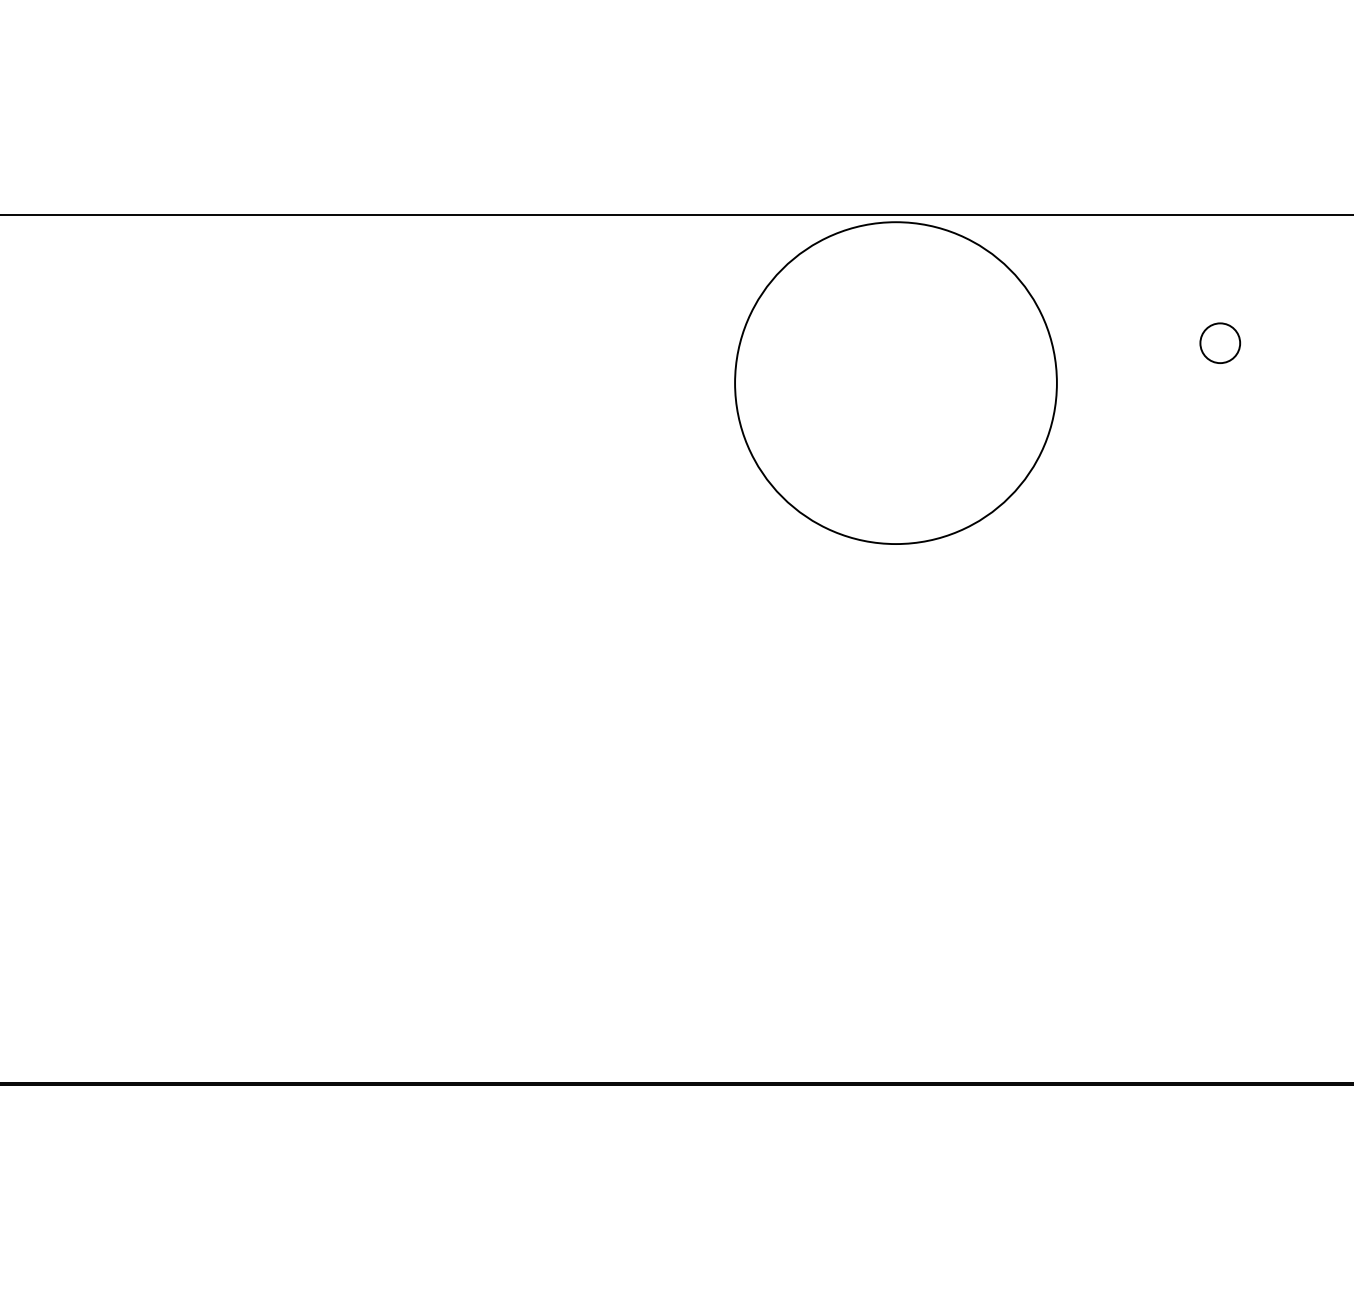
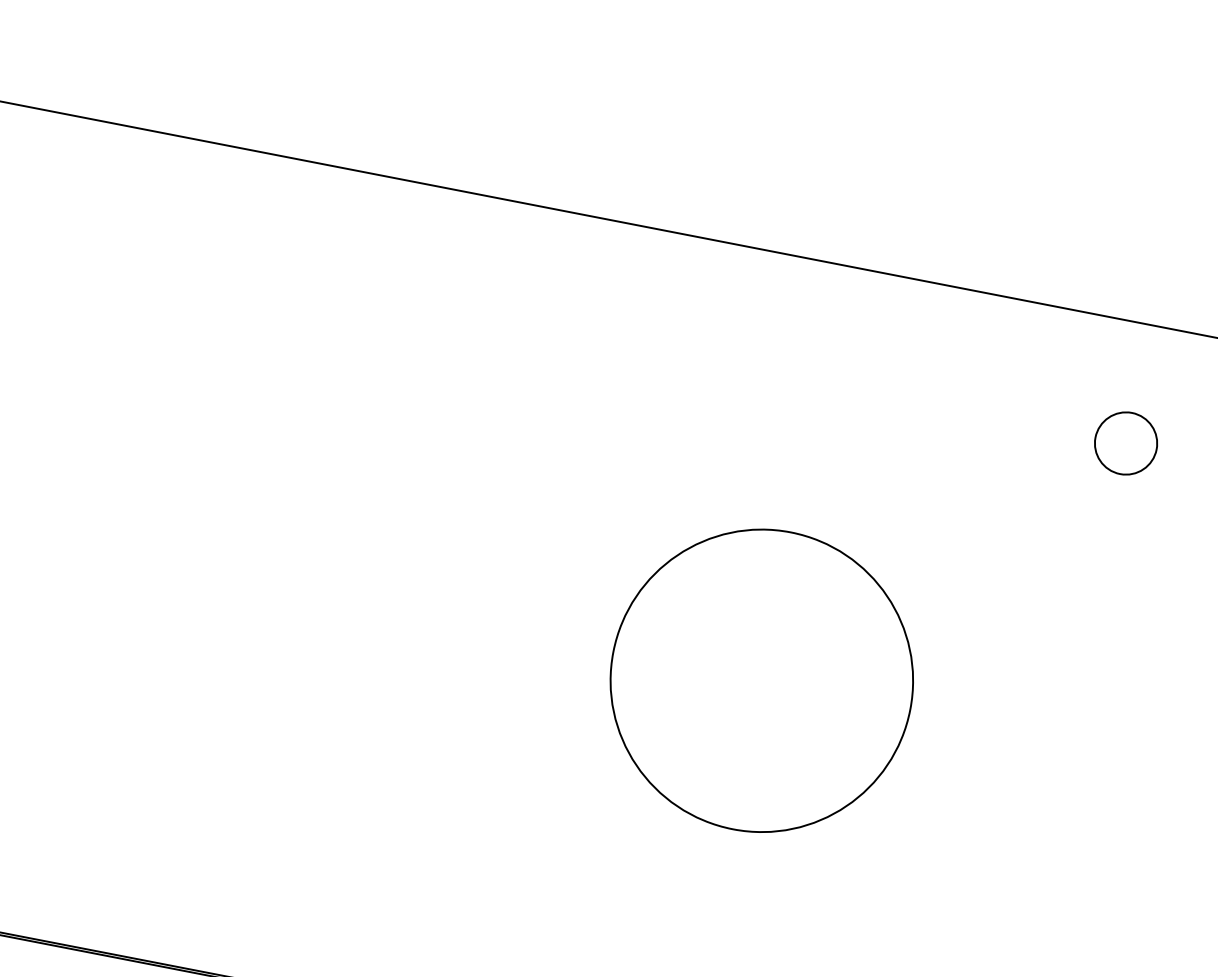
circle: (1220, 343) -> (1126, 443), size x1.67
circle: (895, 382) -> (761, 680), moved

